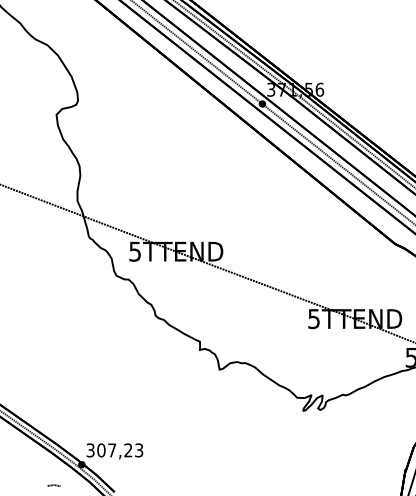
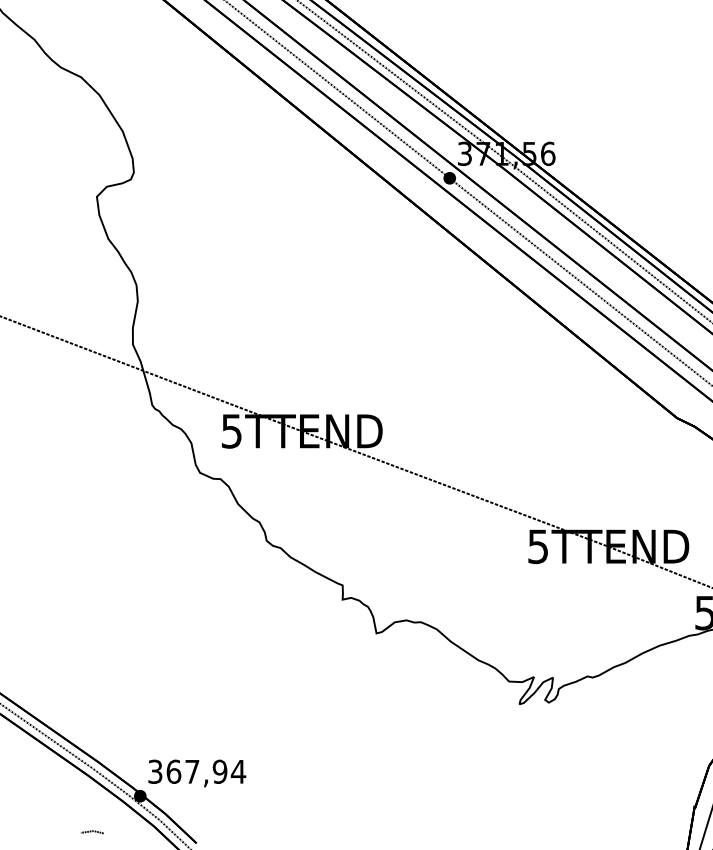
text: (120, 450) -> (206, 771), 307,23 -> 367,94

